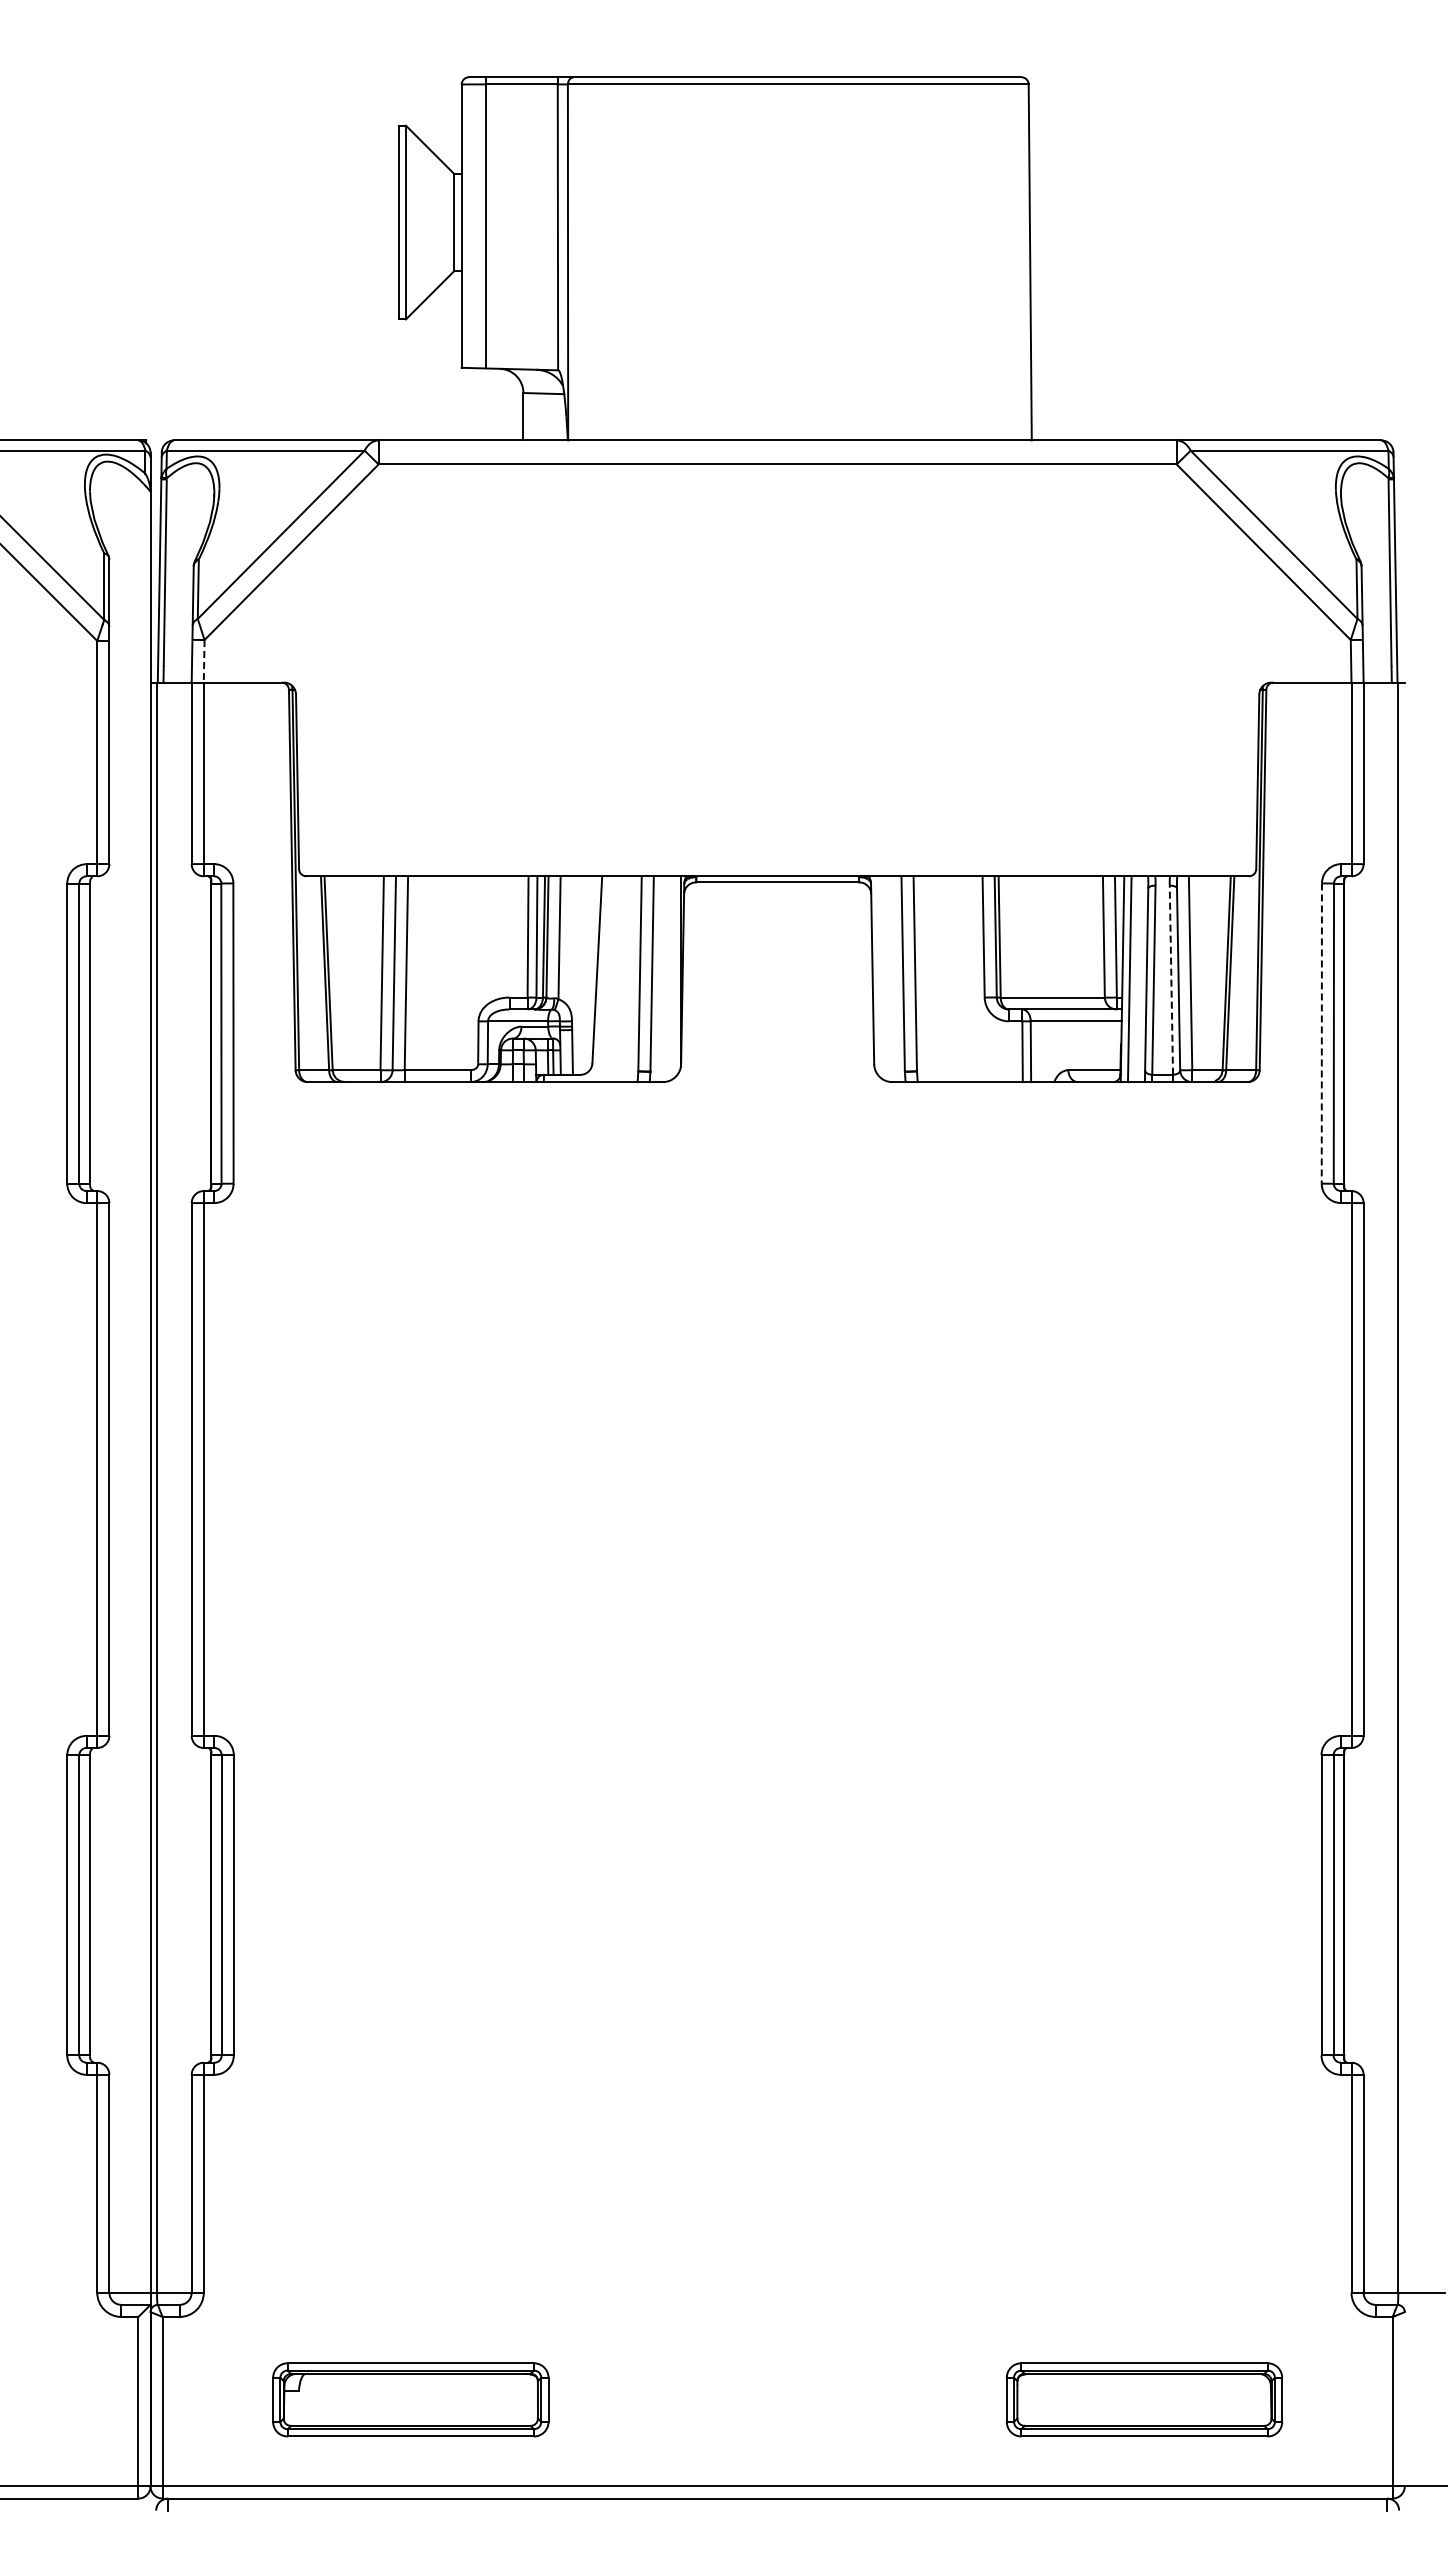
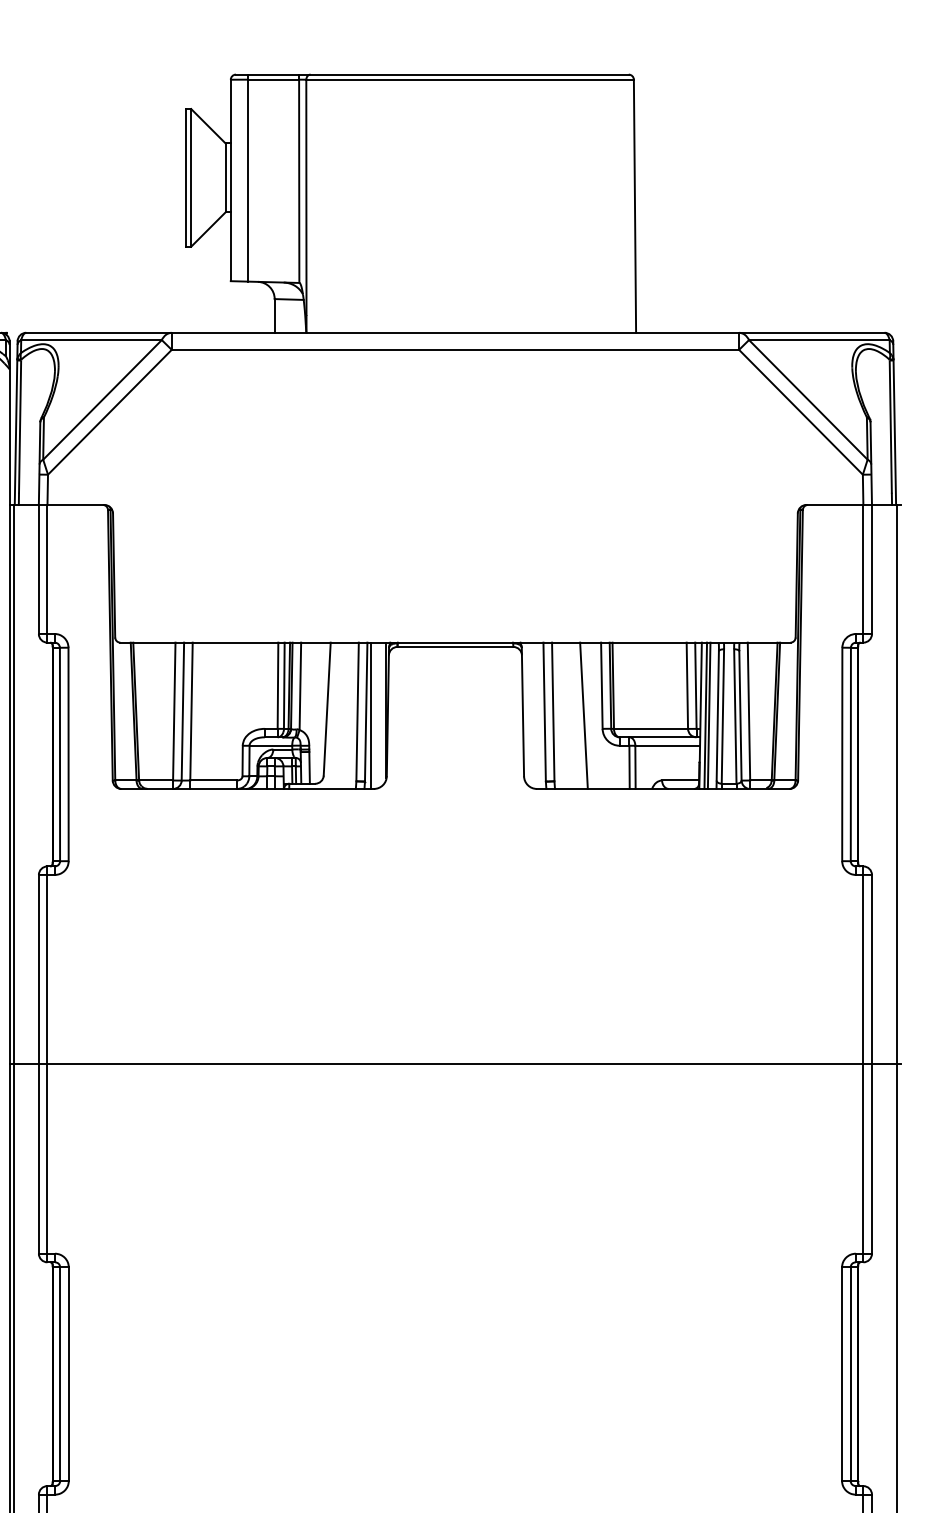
line: (204, 661) -> (47, 489), dashed -> solid
line: (659, 979) -> (371, 716), added
line: (958, 979) -> (583, 716), added
line: (1134, 979) -> (709, 716), added
line: (1171, 980) -> (735, 716), dashed -> solid
line: (1321, 1034) -> (842, 755), dashed -> solid
line: (777, 1469) -> (455, 1064), added

